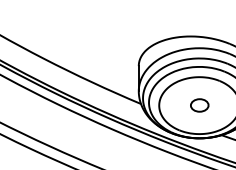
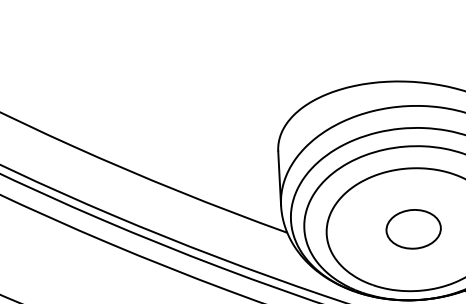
part: (199, 105) -> (413, 229), size x1.43

